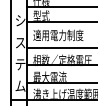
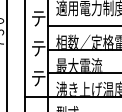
text: (20, 42) -> (38, 18), ス -> テ
text: (20, 85) -> (38, 77), ム -> テ

